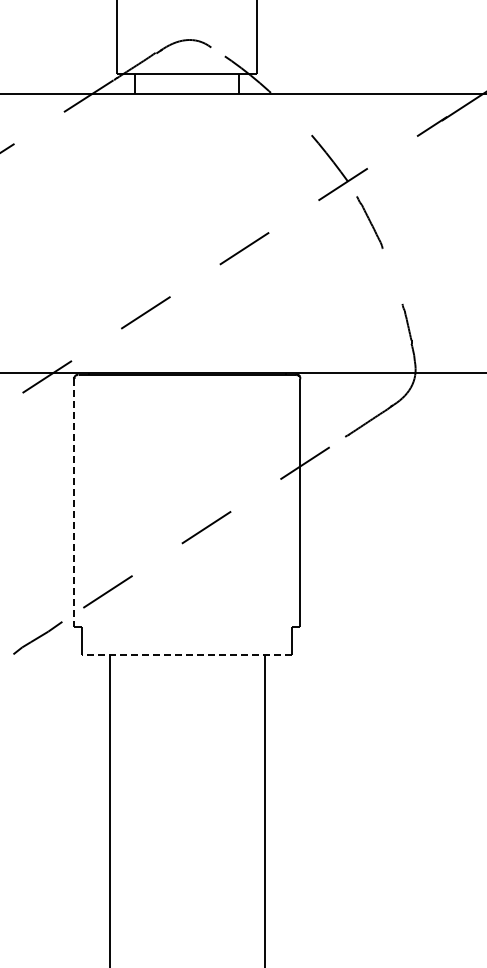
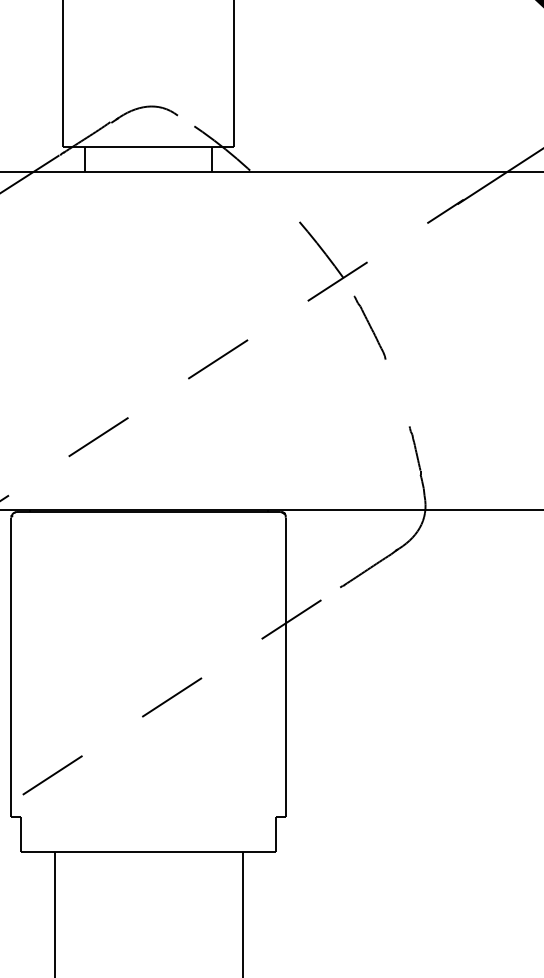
line: (73, 502) -> (10, 667), dashed -> solid
line: (186, 655) -> (147, 852), dashed -> solid

